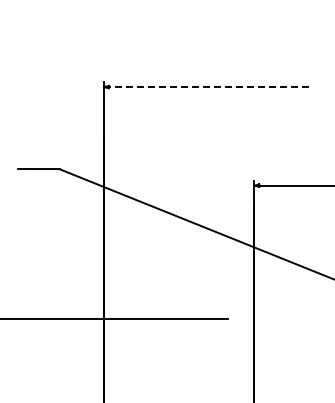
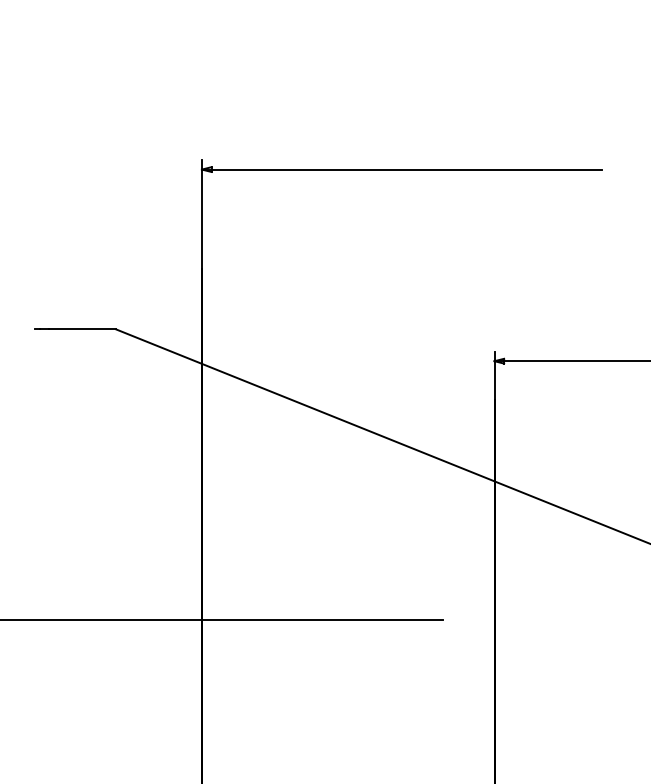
line: (206, 87) -> (401, 170), dashed -> solid

